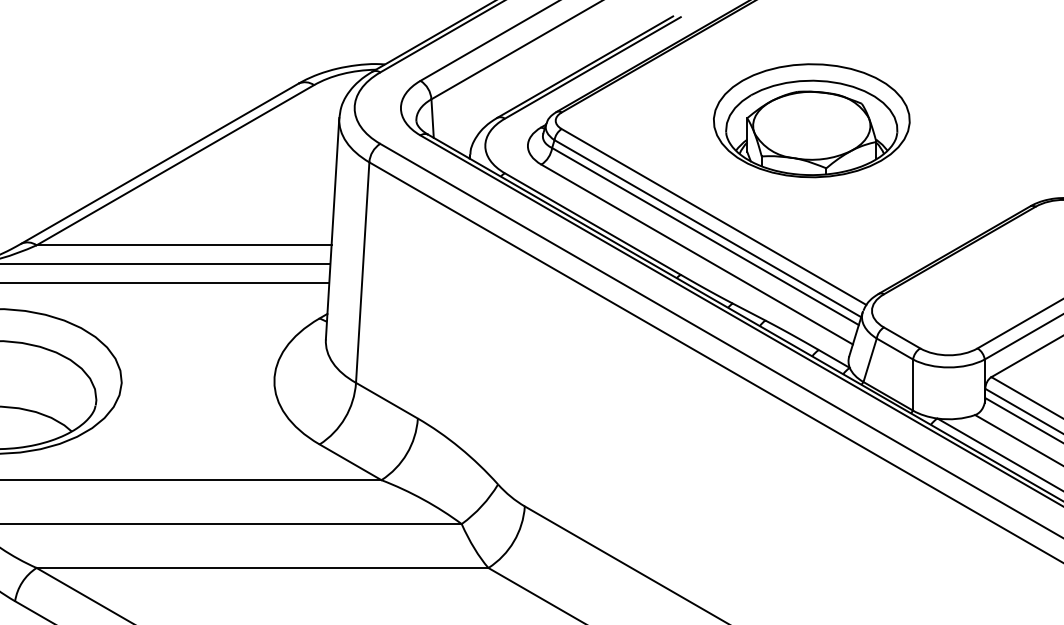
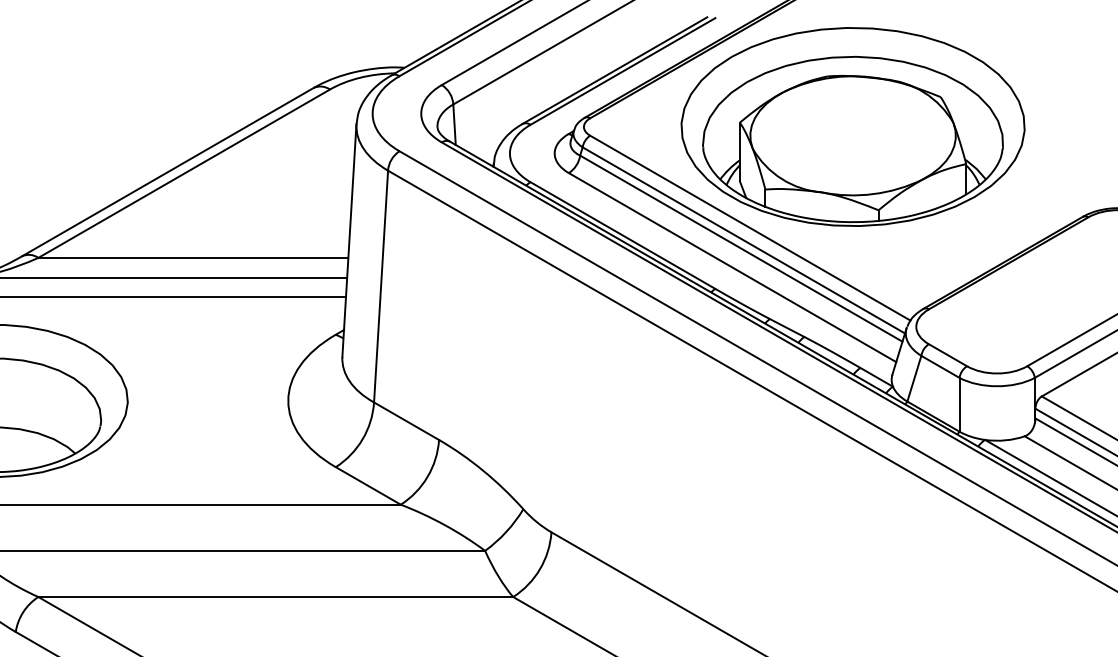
part: (811, 120) -> (852, 126), size x1.67

